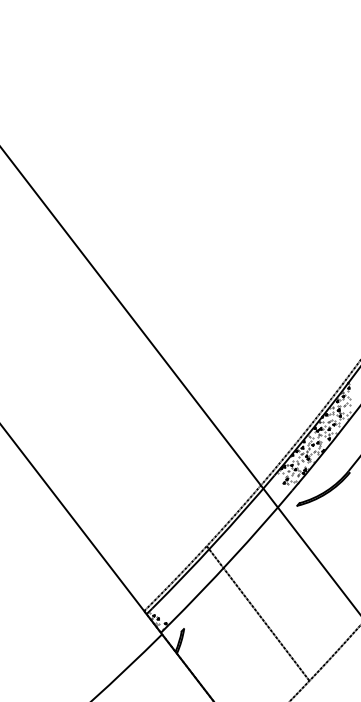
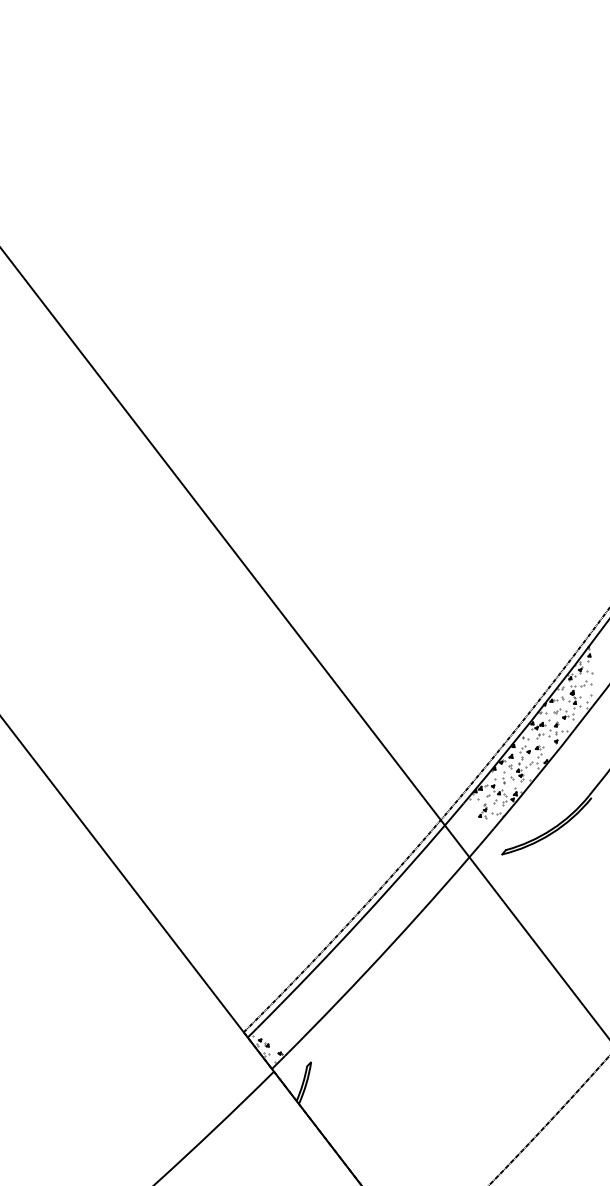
line: (257, 613) -> (435, 1036), removed

